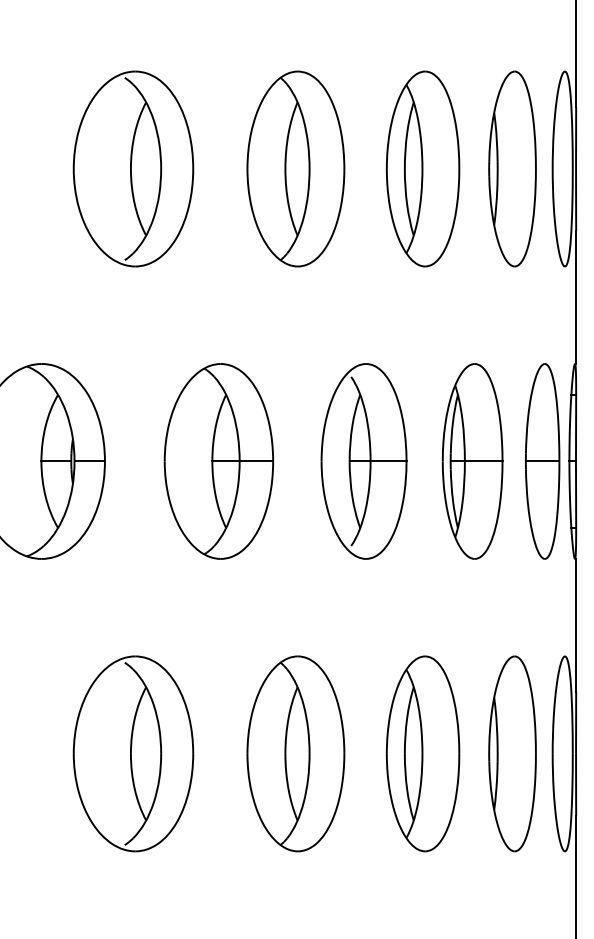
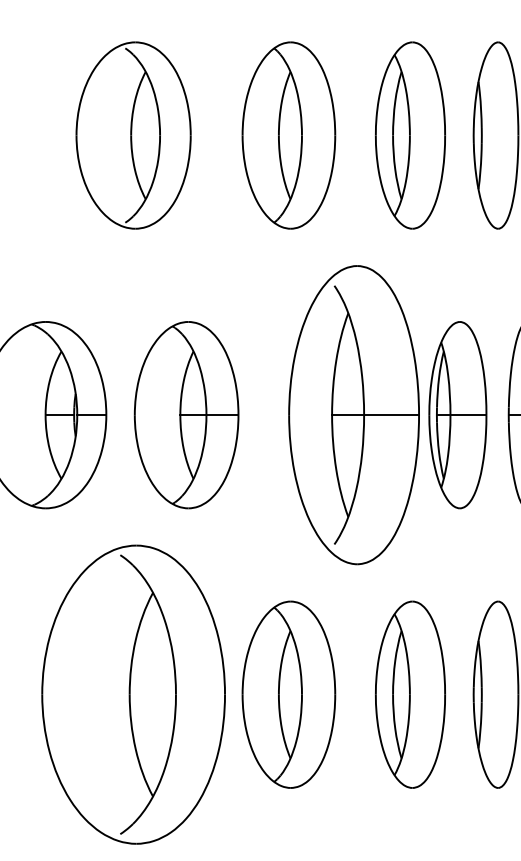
part: (218, 461) -> (186, 415), moved
part: (363, 461) -> (353, 415), size x1.6
part: (133, 753) -> (133, 694), size x1.6

